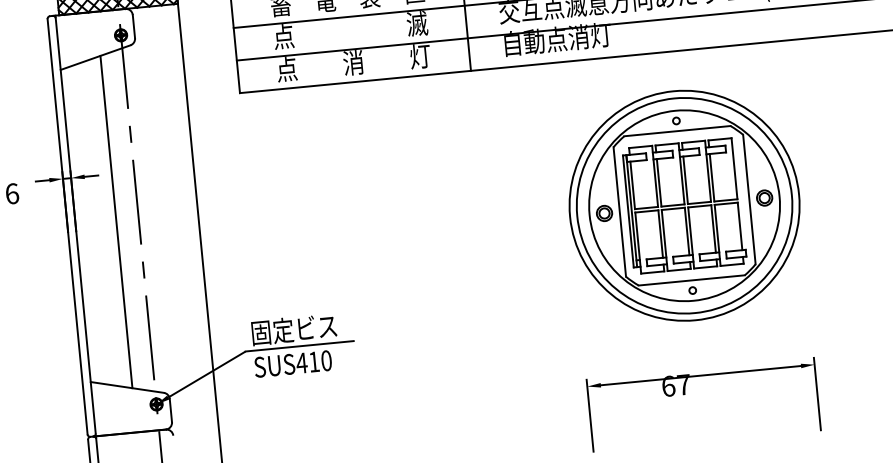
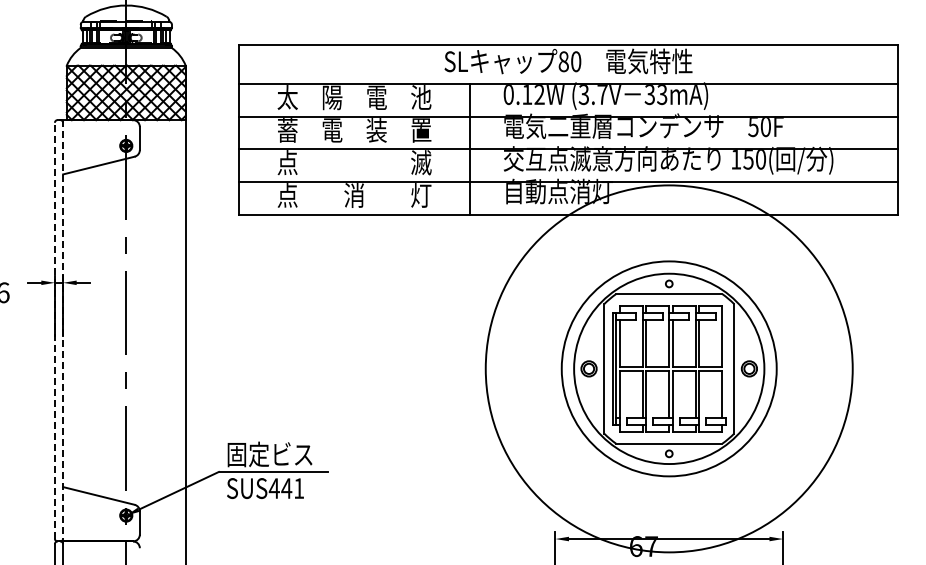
circle: (683, 205) -> (668, 368), size x1.6
line: (116, 221) -> (103, 330), removed
line: (76, 224) -> (63, 329), solid -> dashed
line: (67, 226) -> (54, 330), solid -> dashed
text: (319, 361) -> (292, 488), SUS410 -> SUS441

